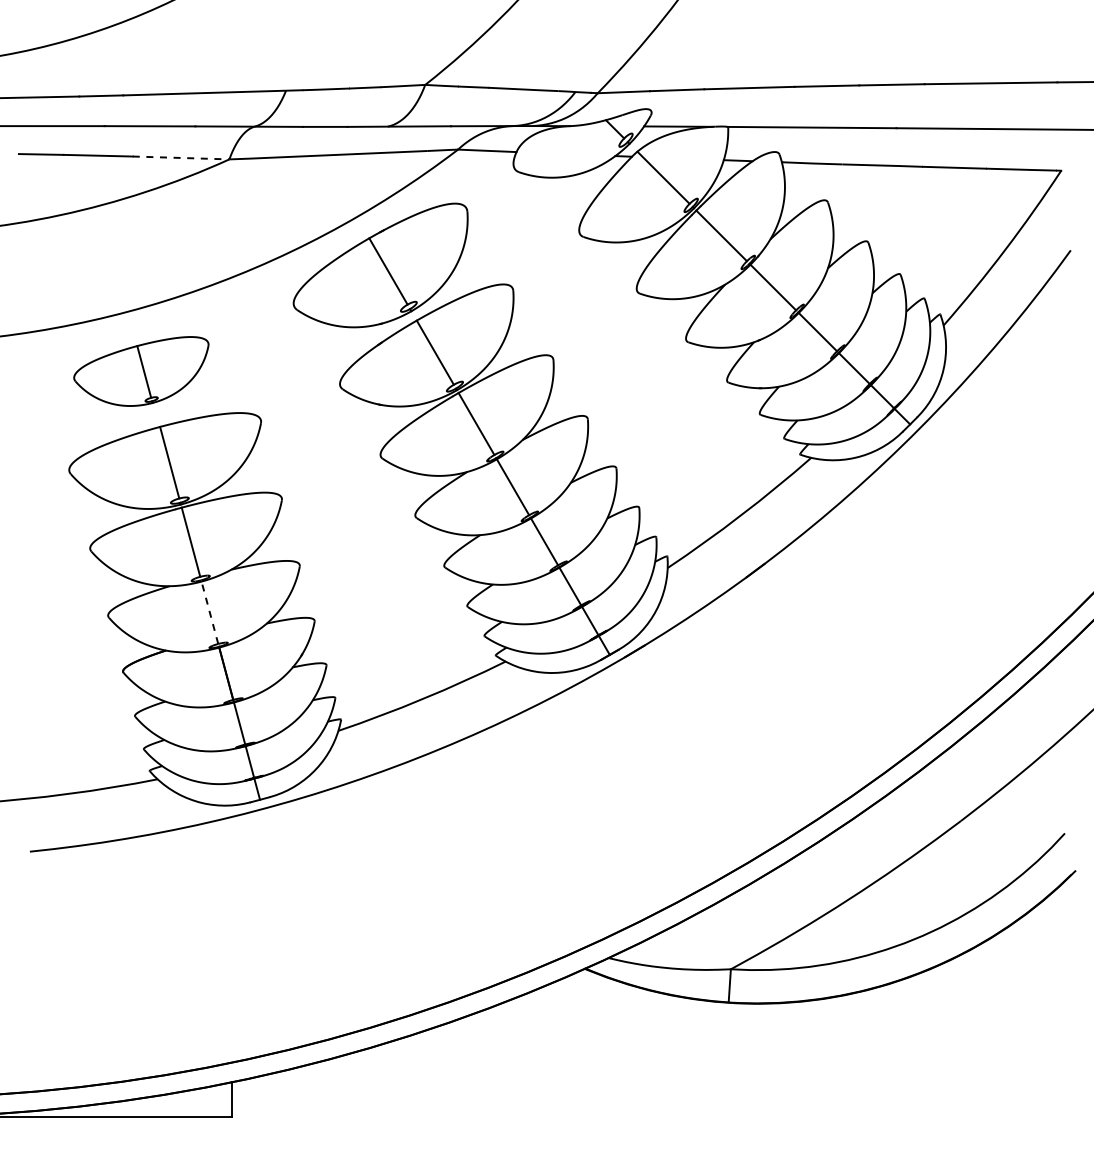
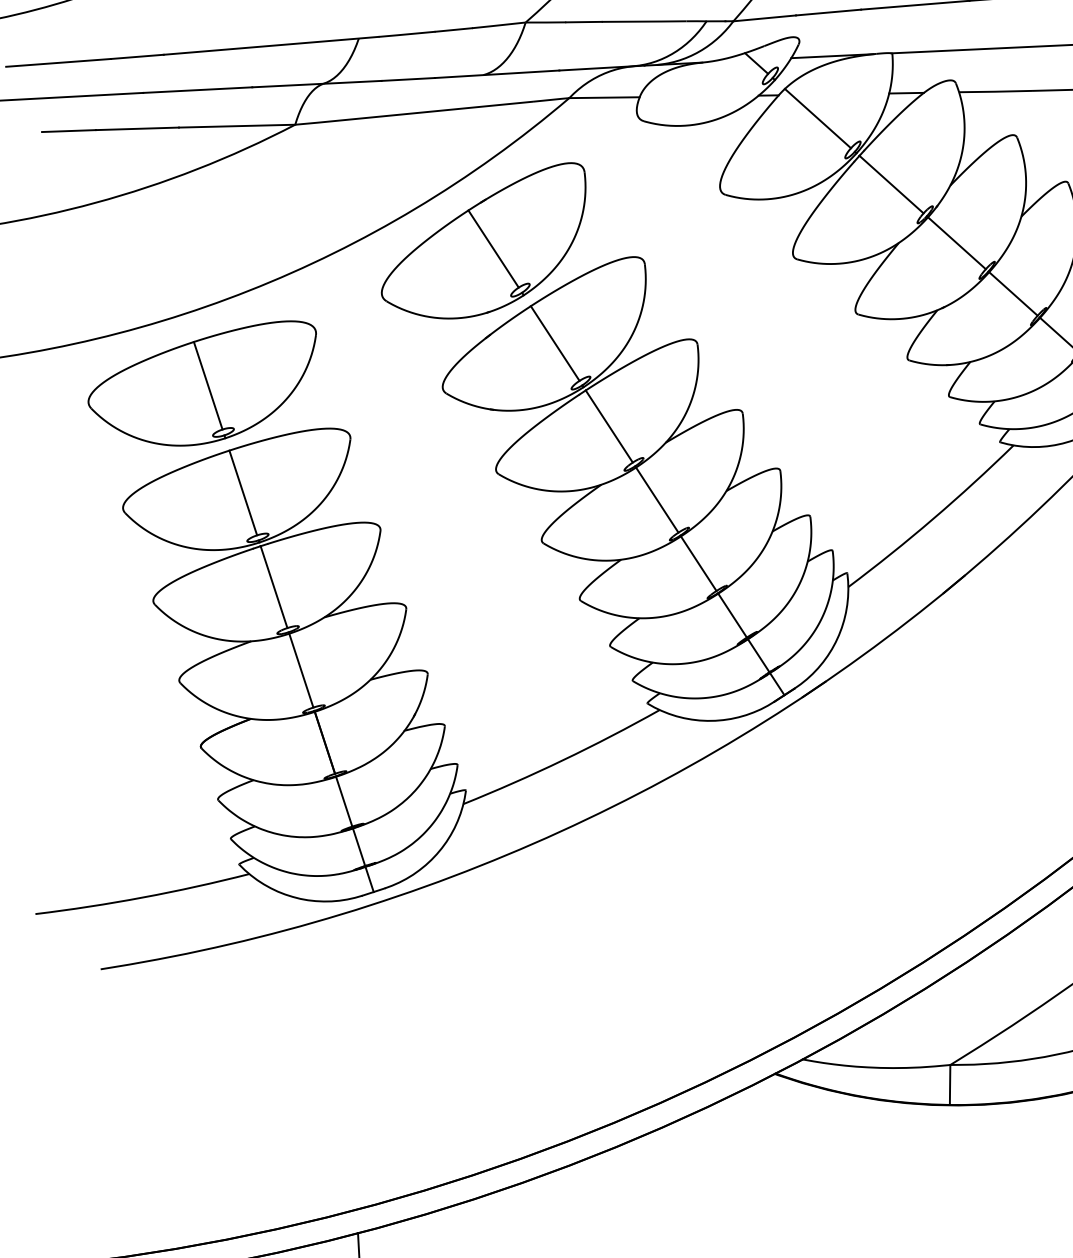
line: (181, 157) -> (237, 125), dashed -> solid
part: (141, 371) -> (203, 385), size x1.43
line: (209, 612) -> (300, 670), dashed -> solid

